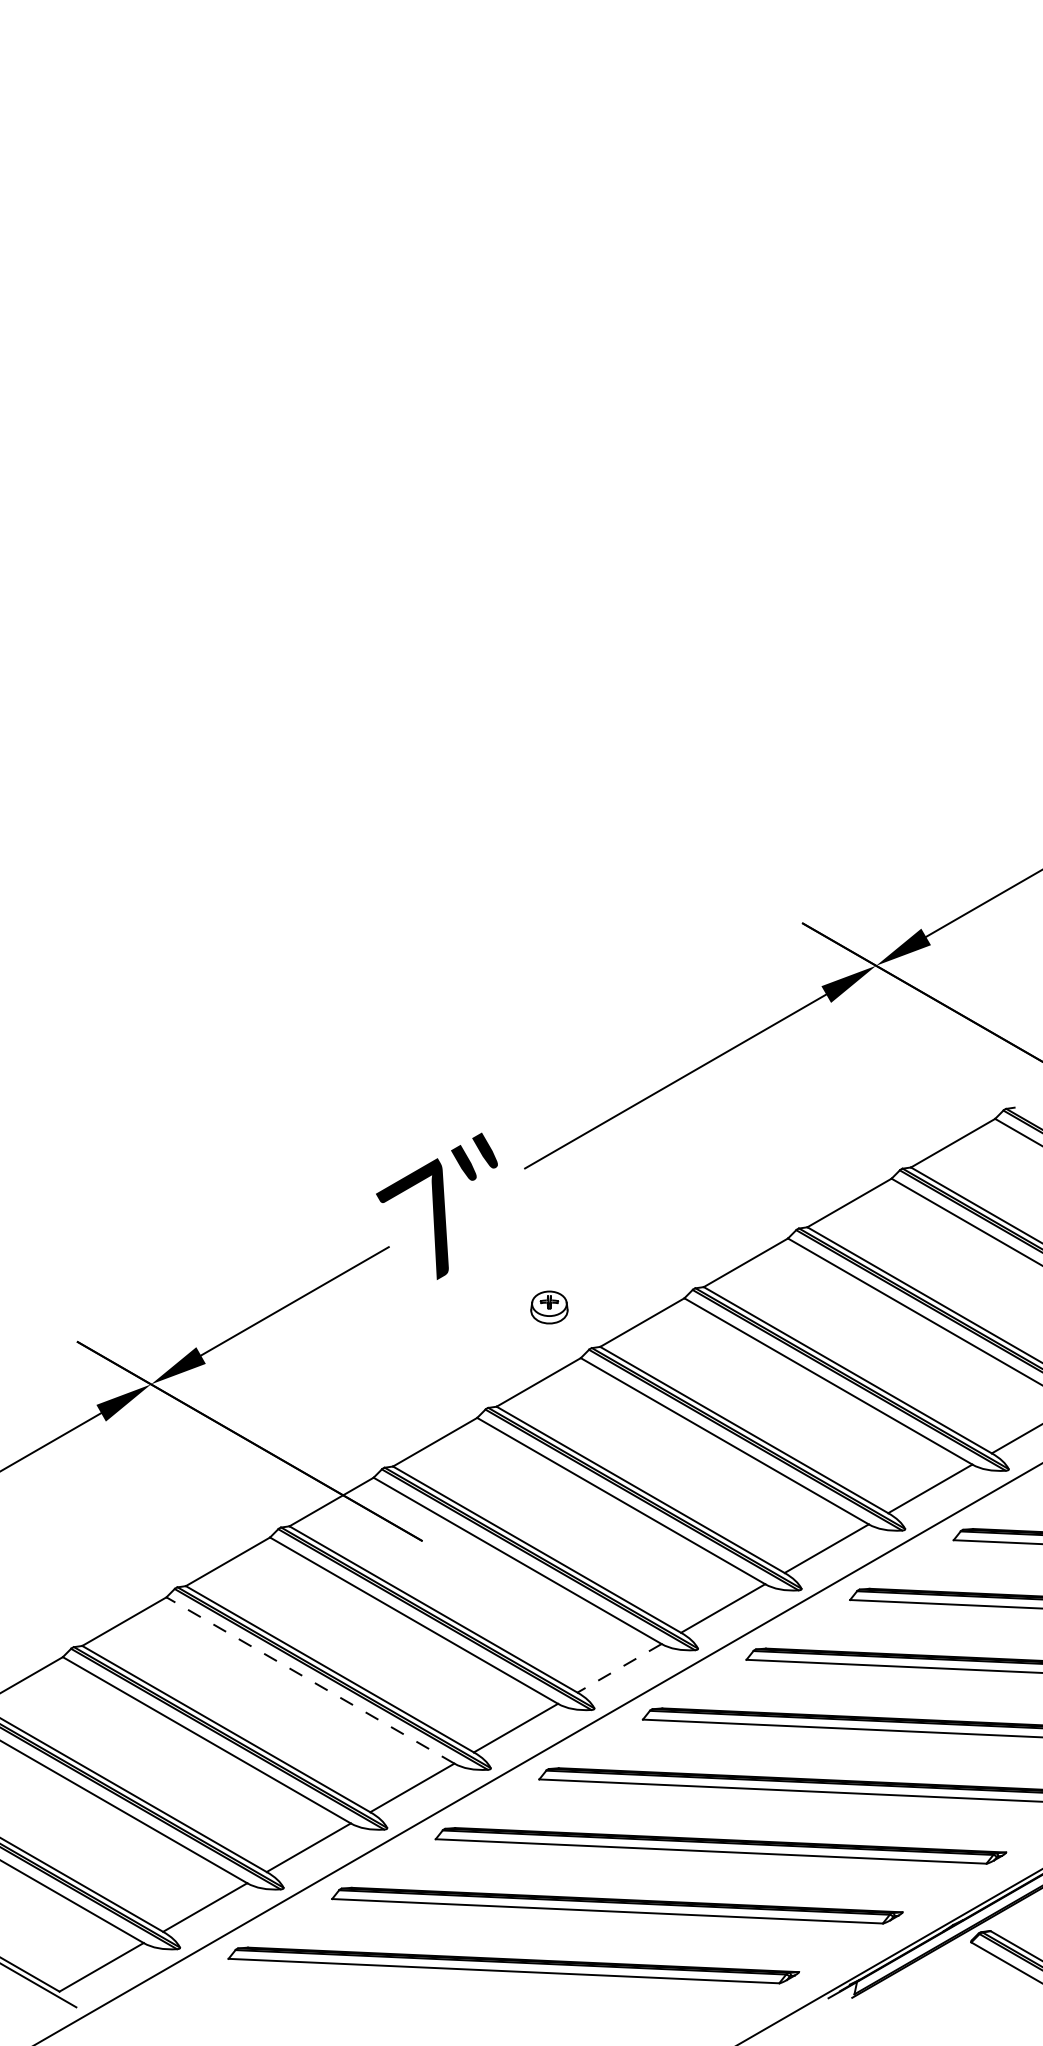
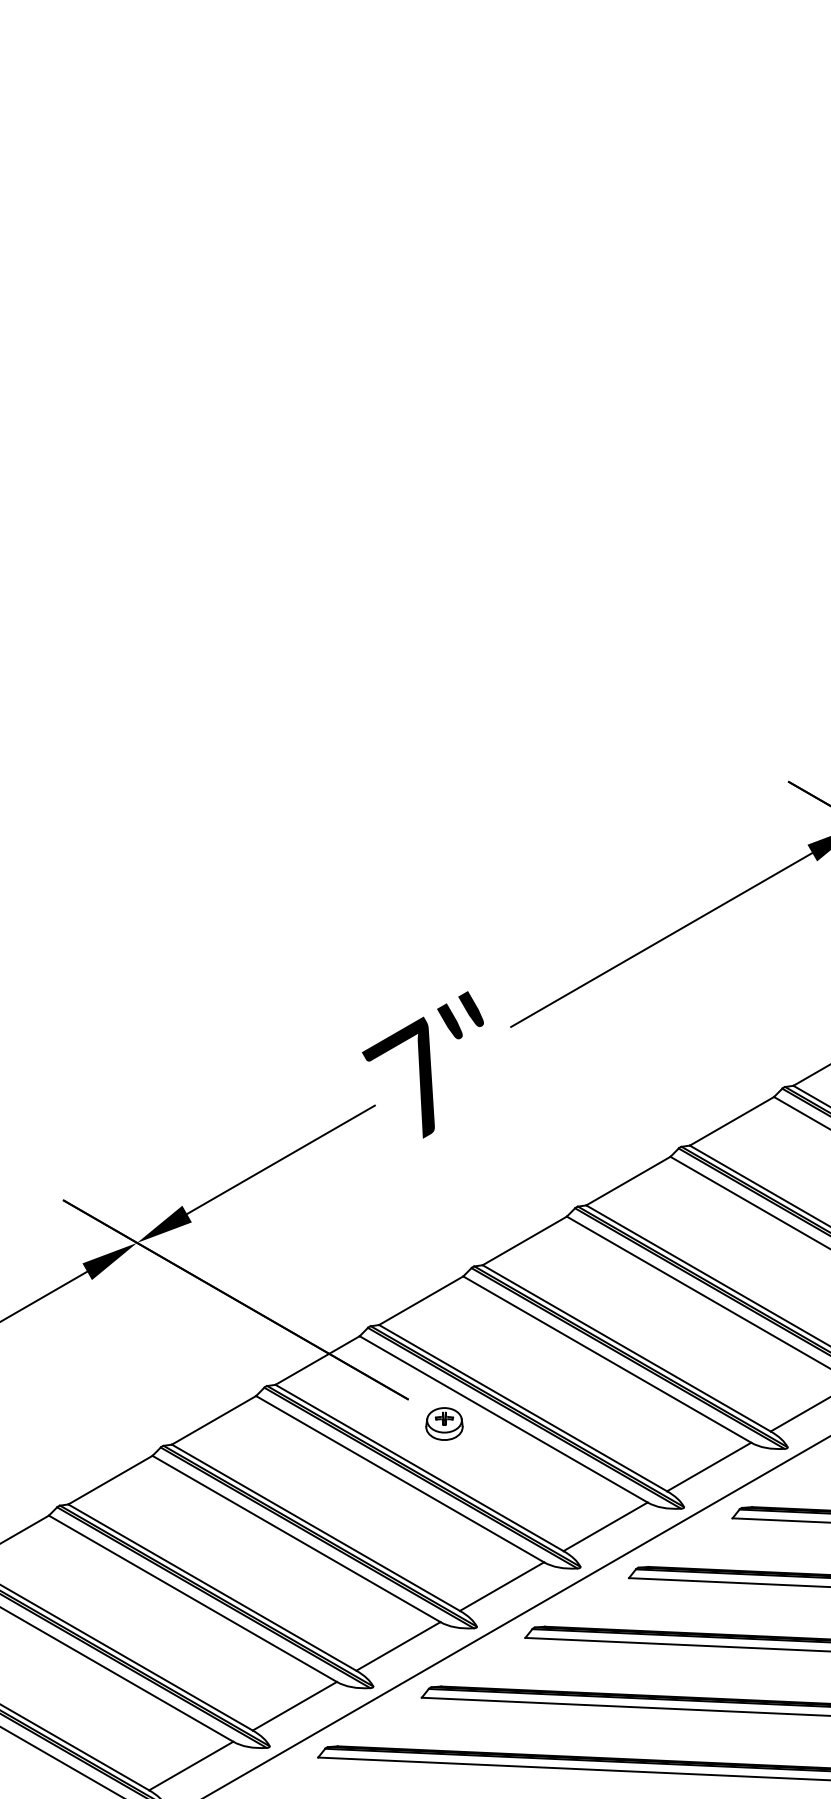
part: (549, 1307) -> (444, 1424), moved
line: (619, 1668) -> (605, 1527), dashed -> solid
line: (310, 1680) -> (296, 1539), dashed -> solid

